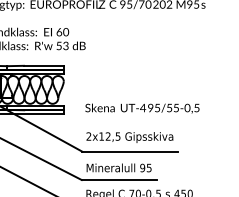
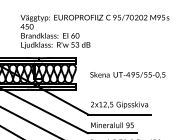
text: (141, 109) -> (127, 75), moved

